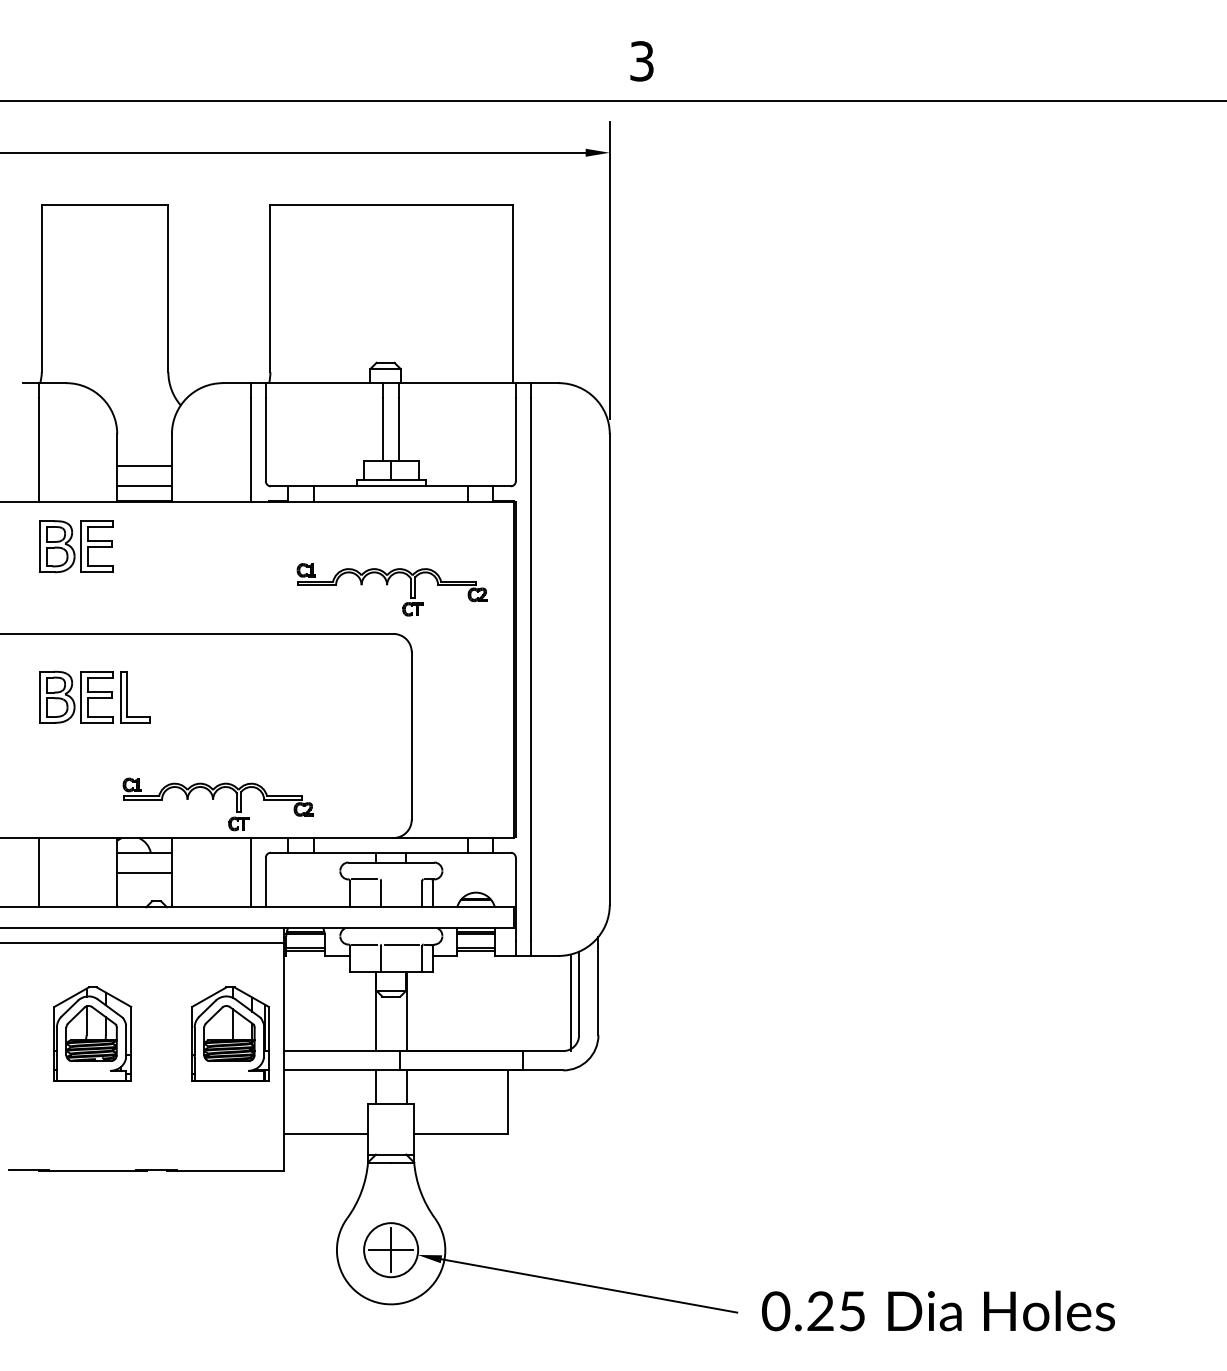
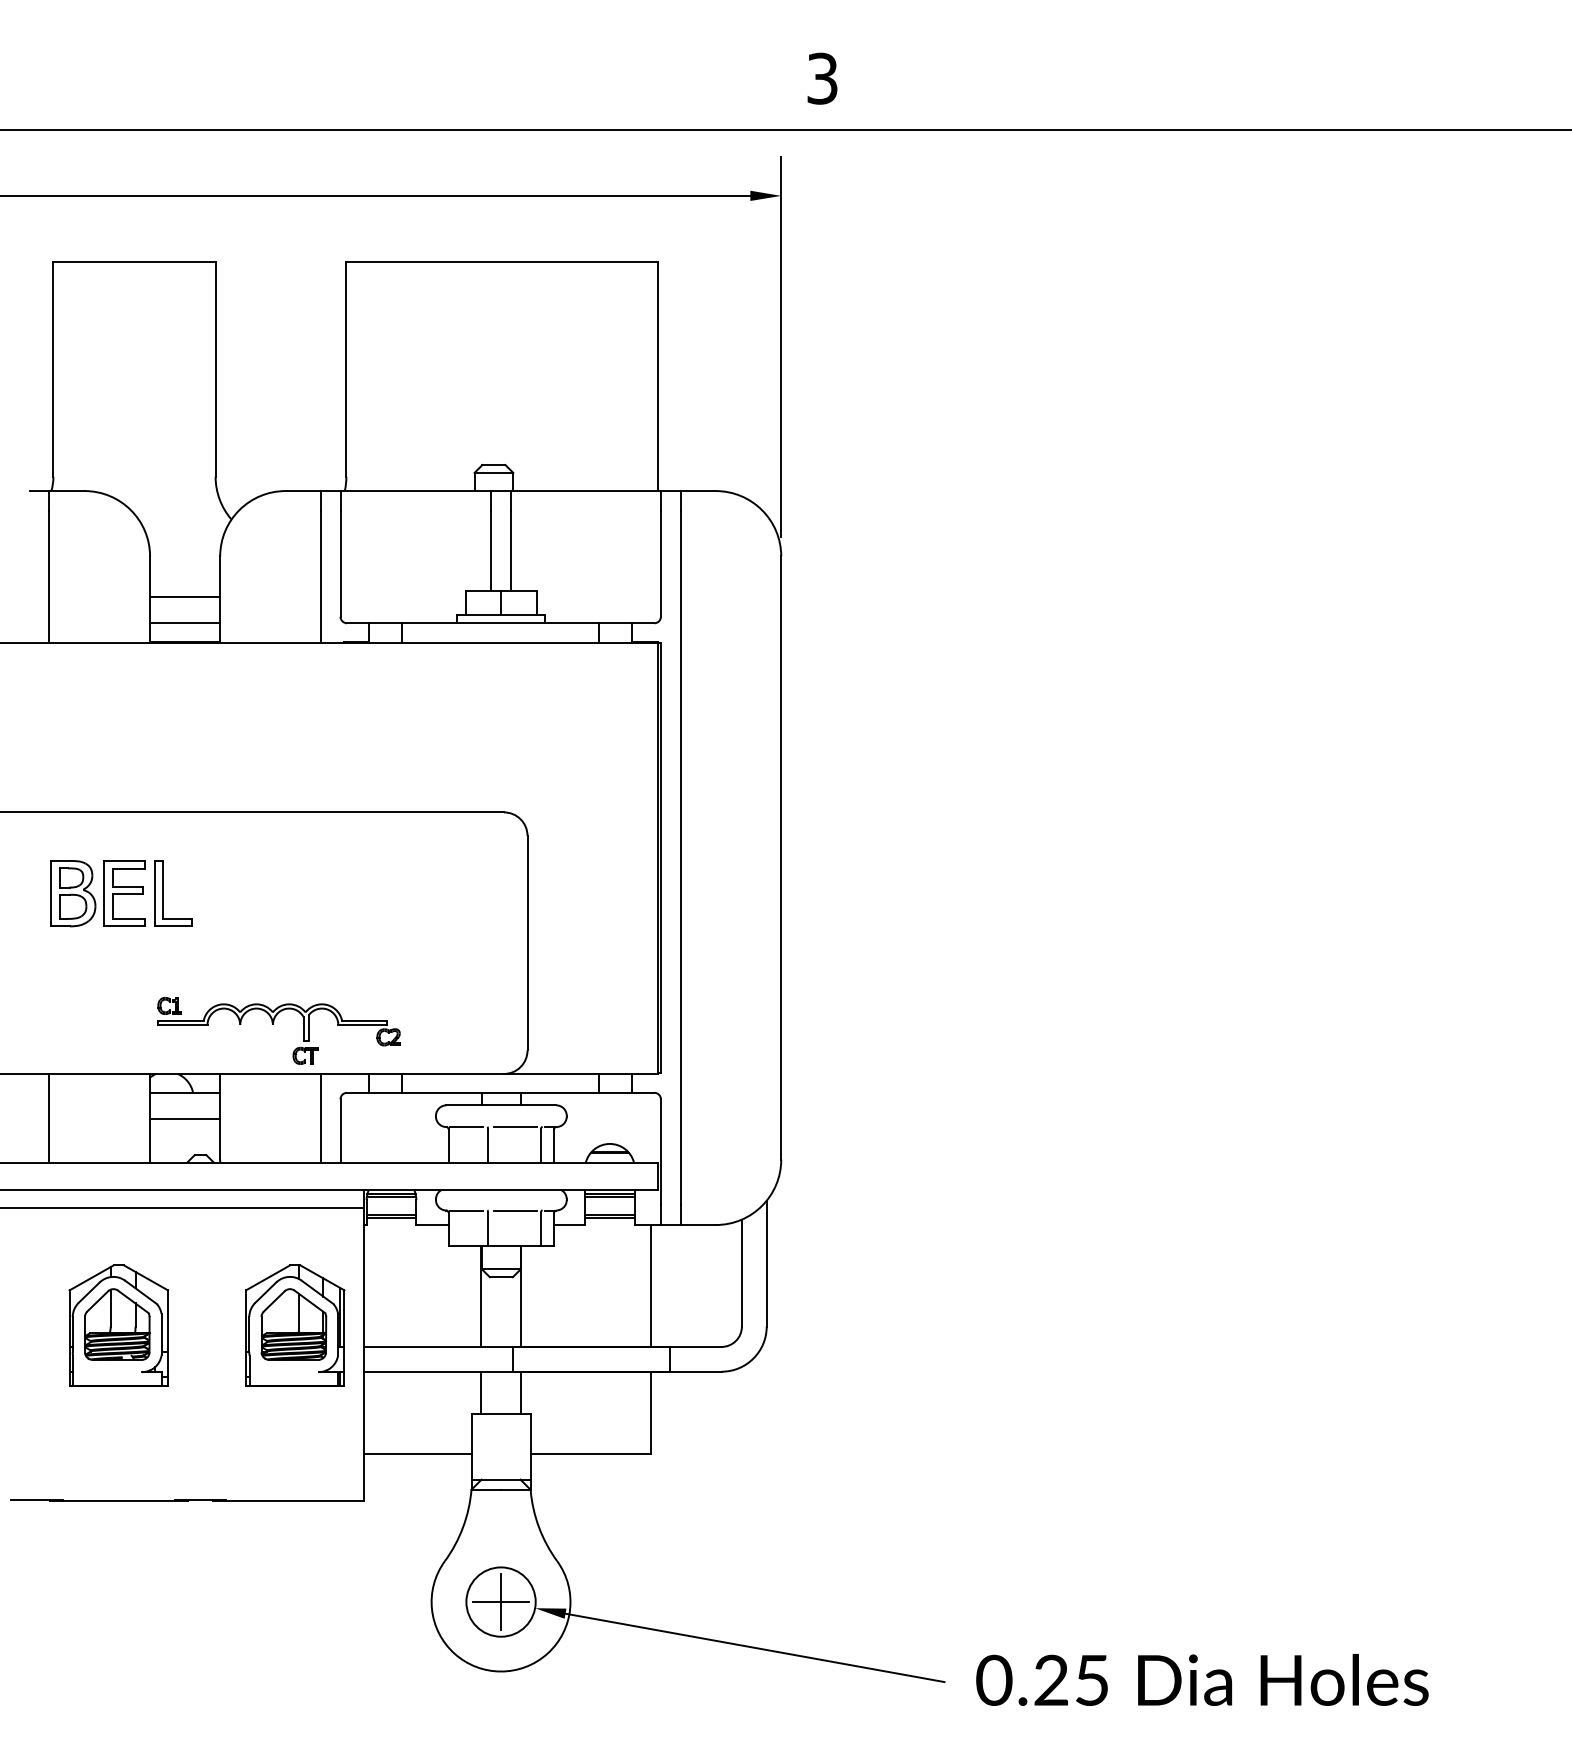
part: (76, 546) -> (97, 700), removed
part: (387, 584) -> (496, 749), removed
line: (401, 879) -> (514, 1127), added
line: (570, 1003) -> (650, 1285), moved

